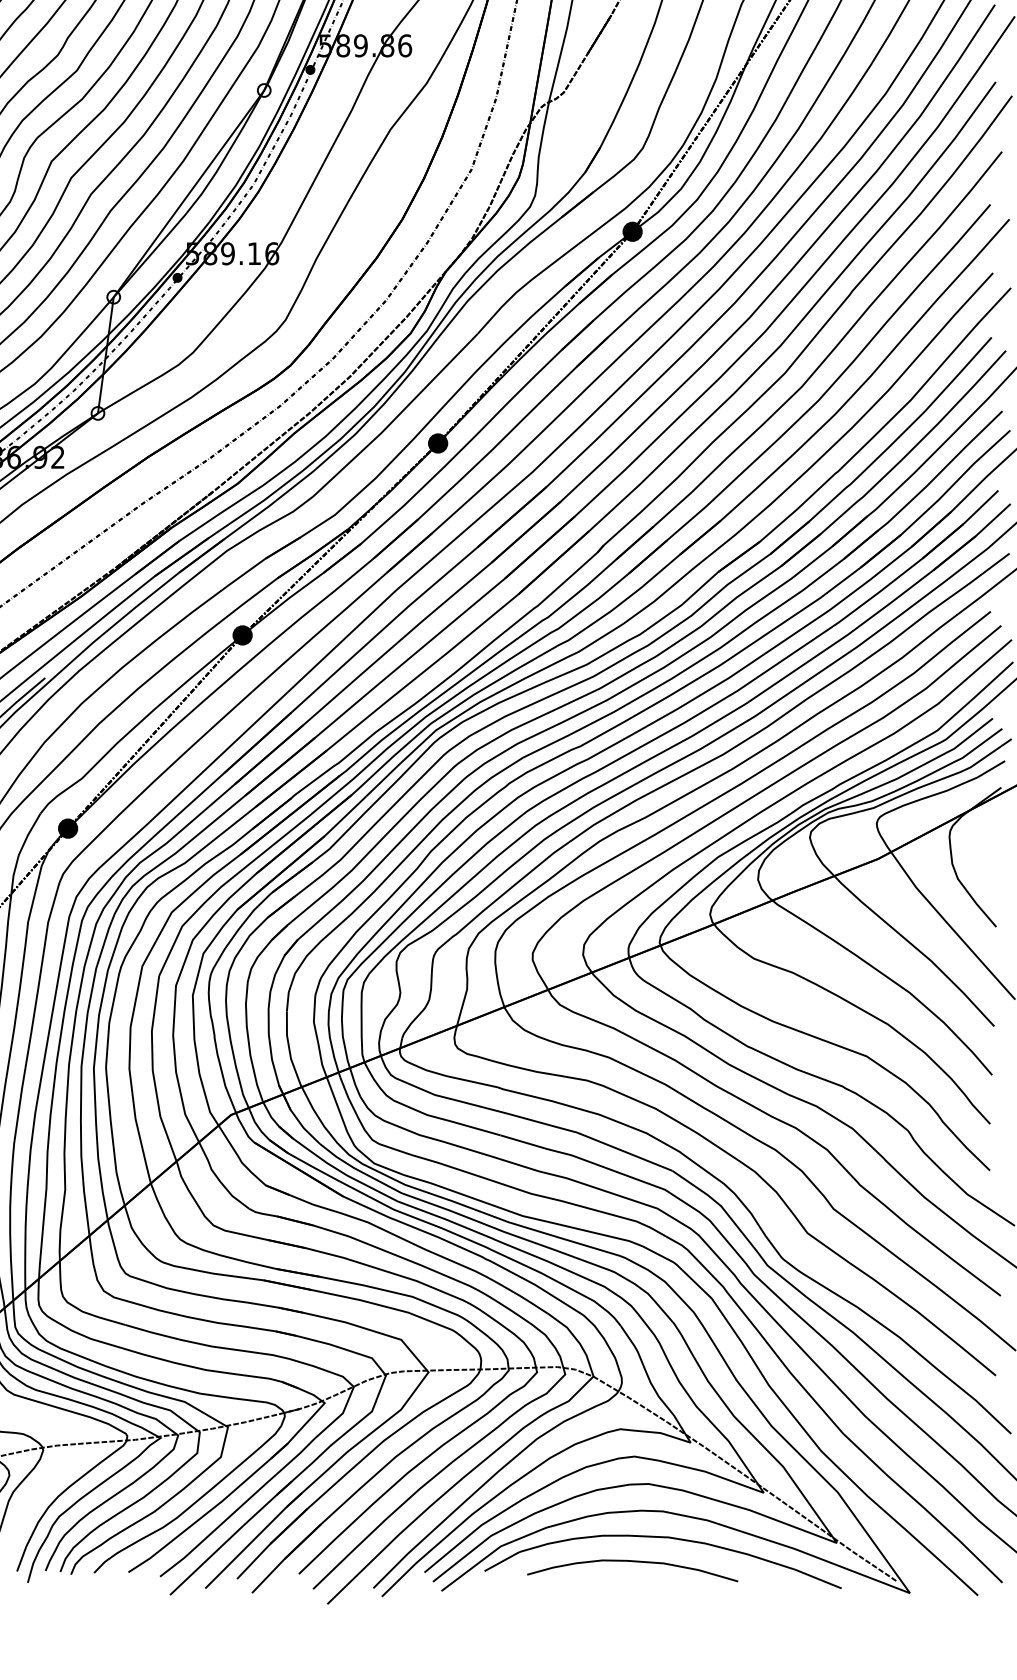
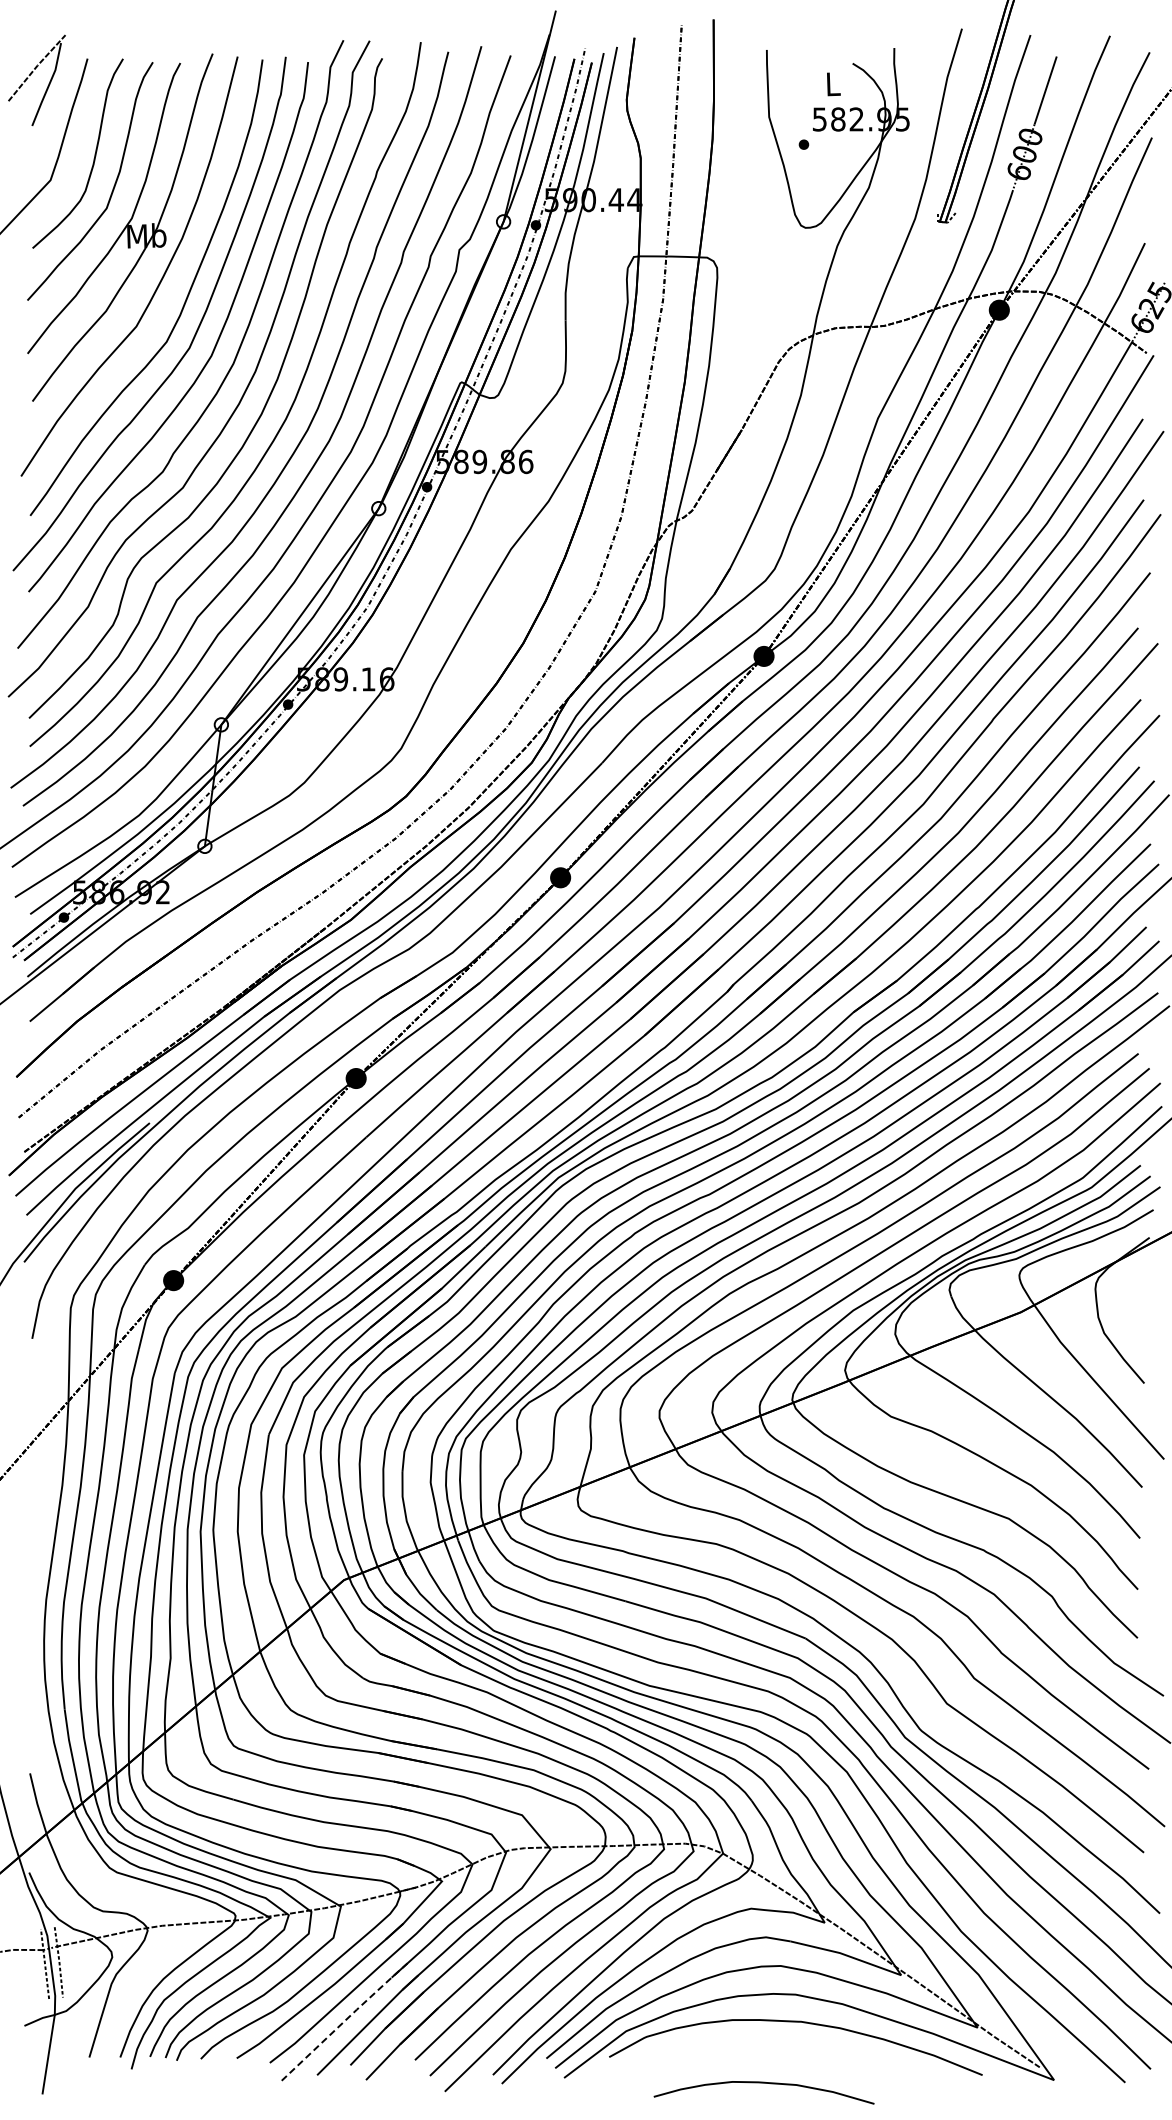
line: (231, 1537) -> (344, 2021), solid -> dashed
curve: (632, 1561) -> (763, 2083), moved

